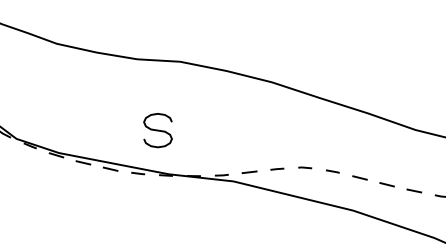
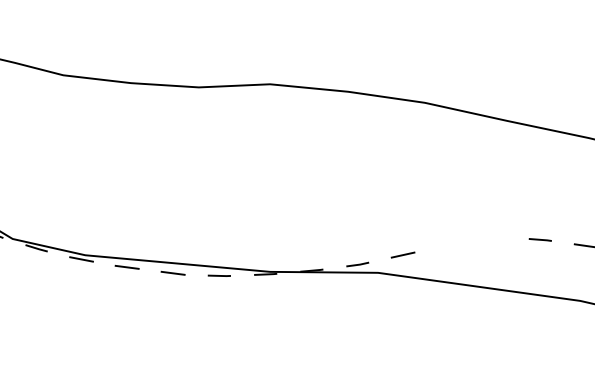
part: (157, 130) -> (244, 201), removed
line: (305, 167) -> (494, 237), removed
line: (277, 168) -> (448, 244), removed

